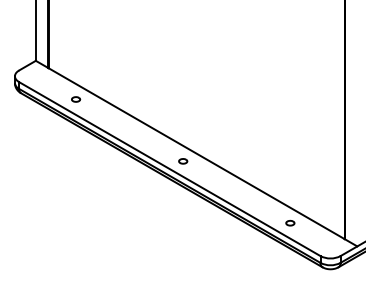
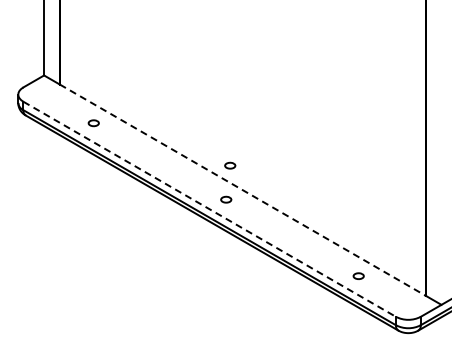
part: (186, 133) -> (230, 165), added
line: (197, 153) -> (243, 190), solid -> dashed
line: (170, 169) -> (210, 209), solid -> dashed

